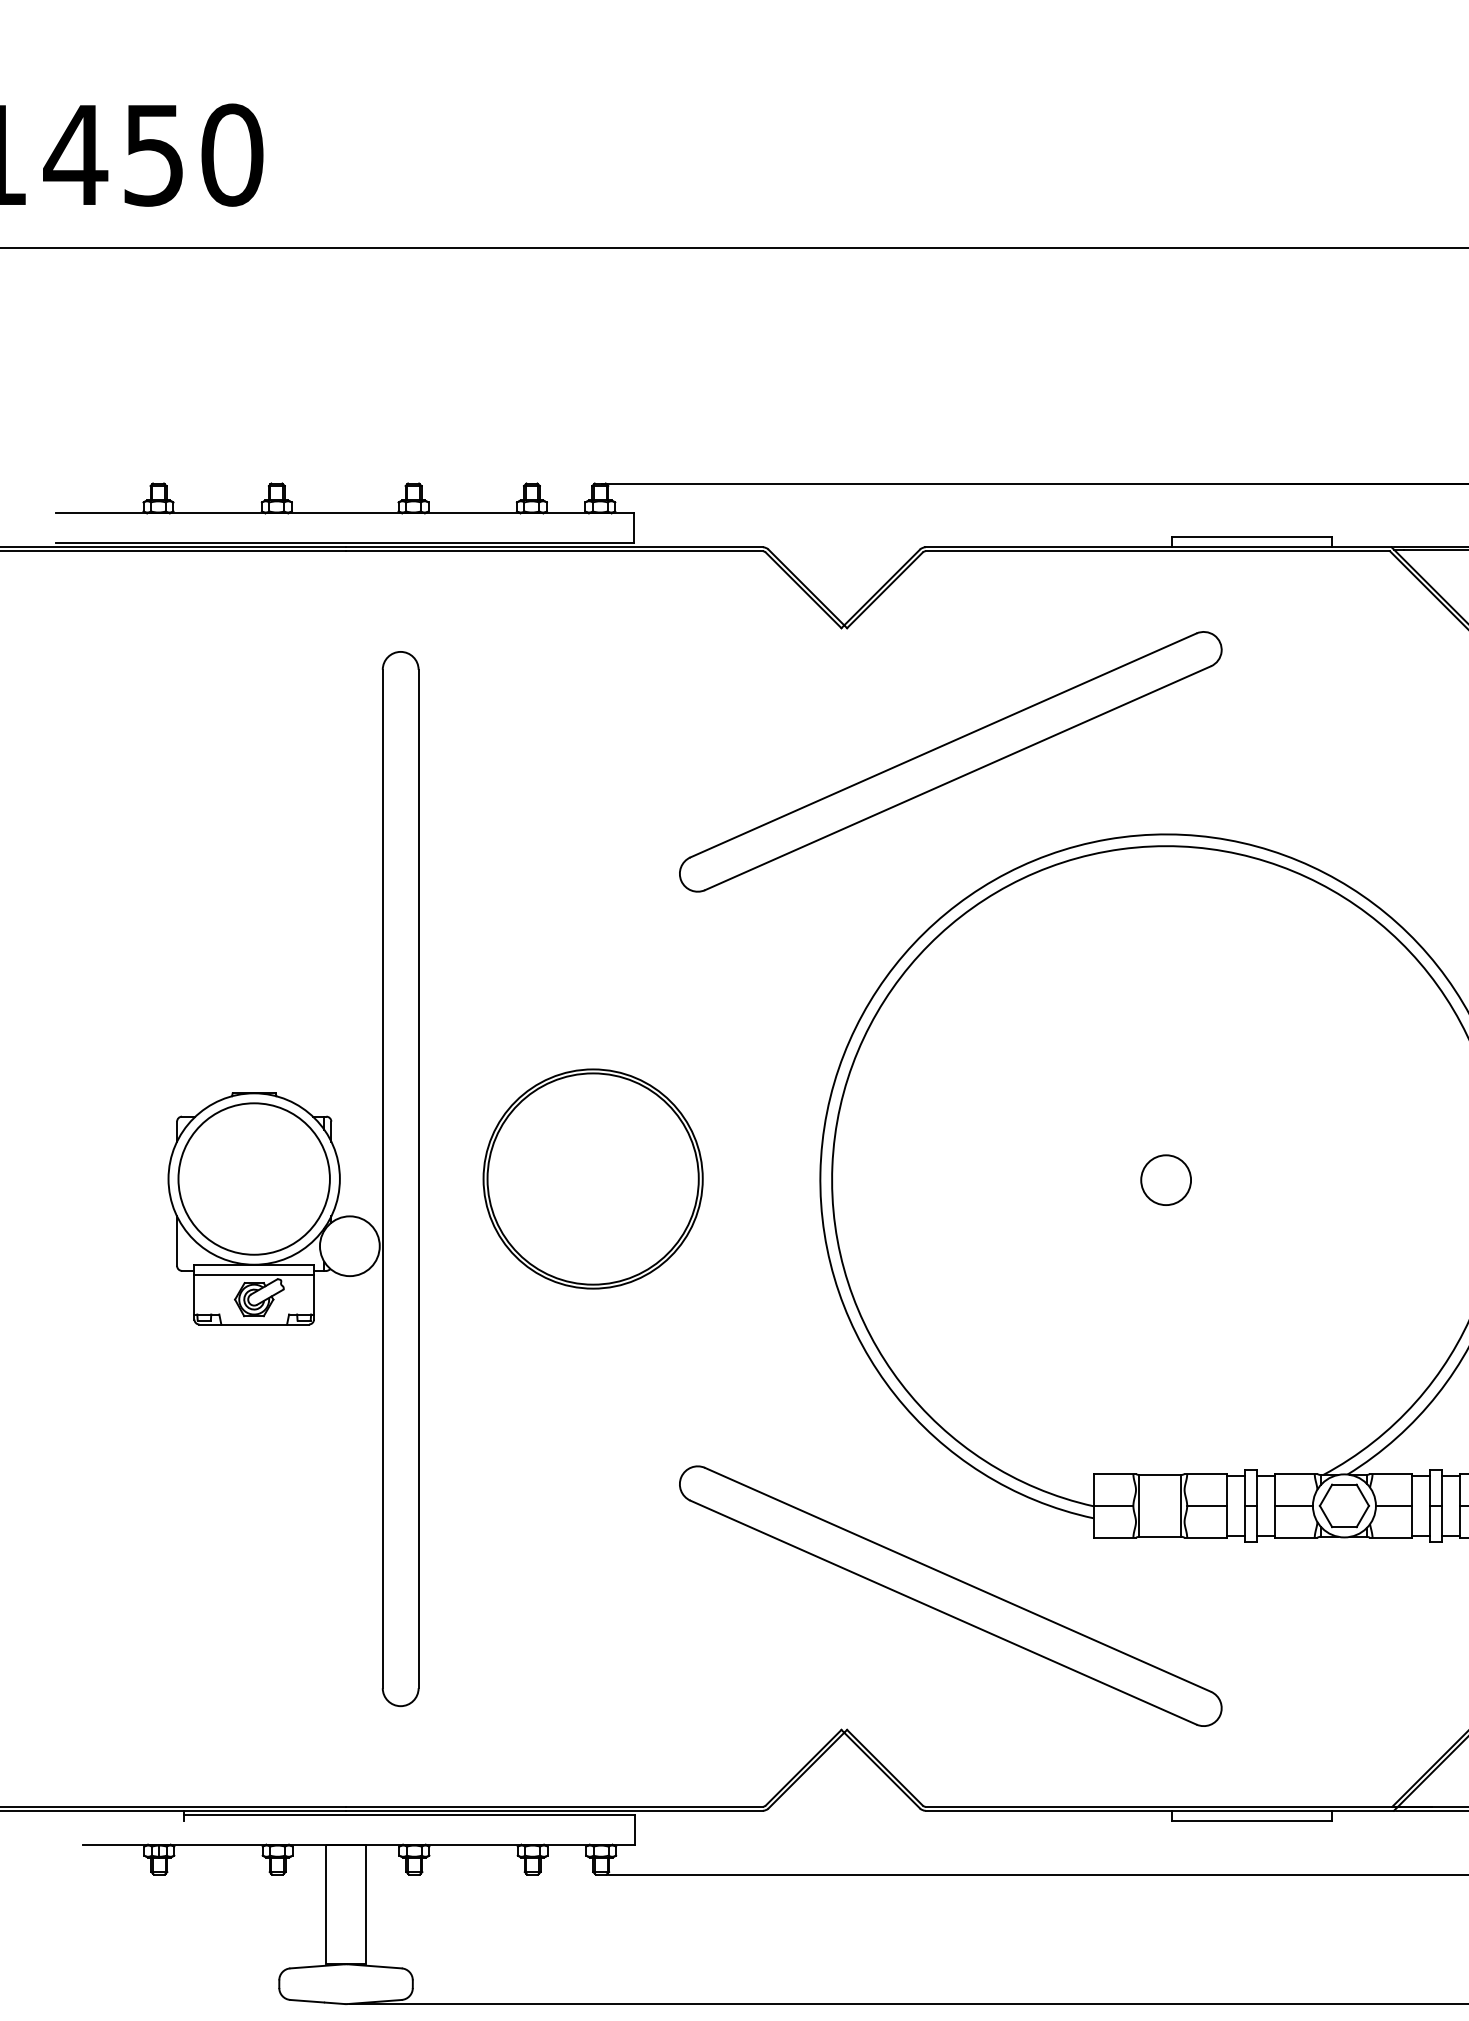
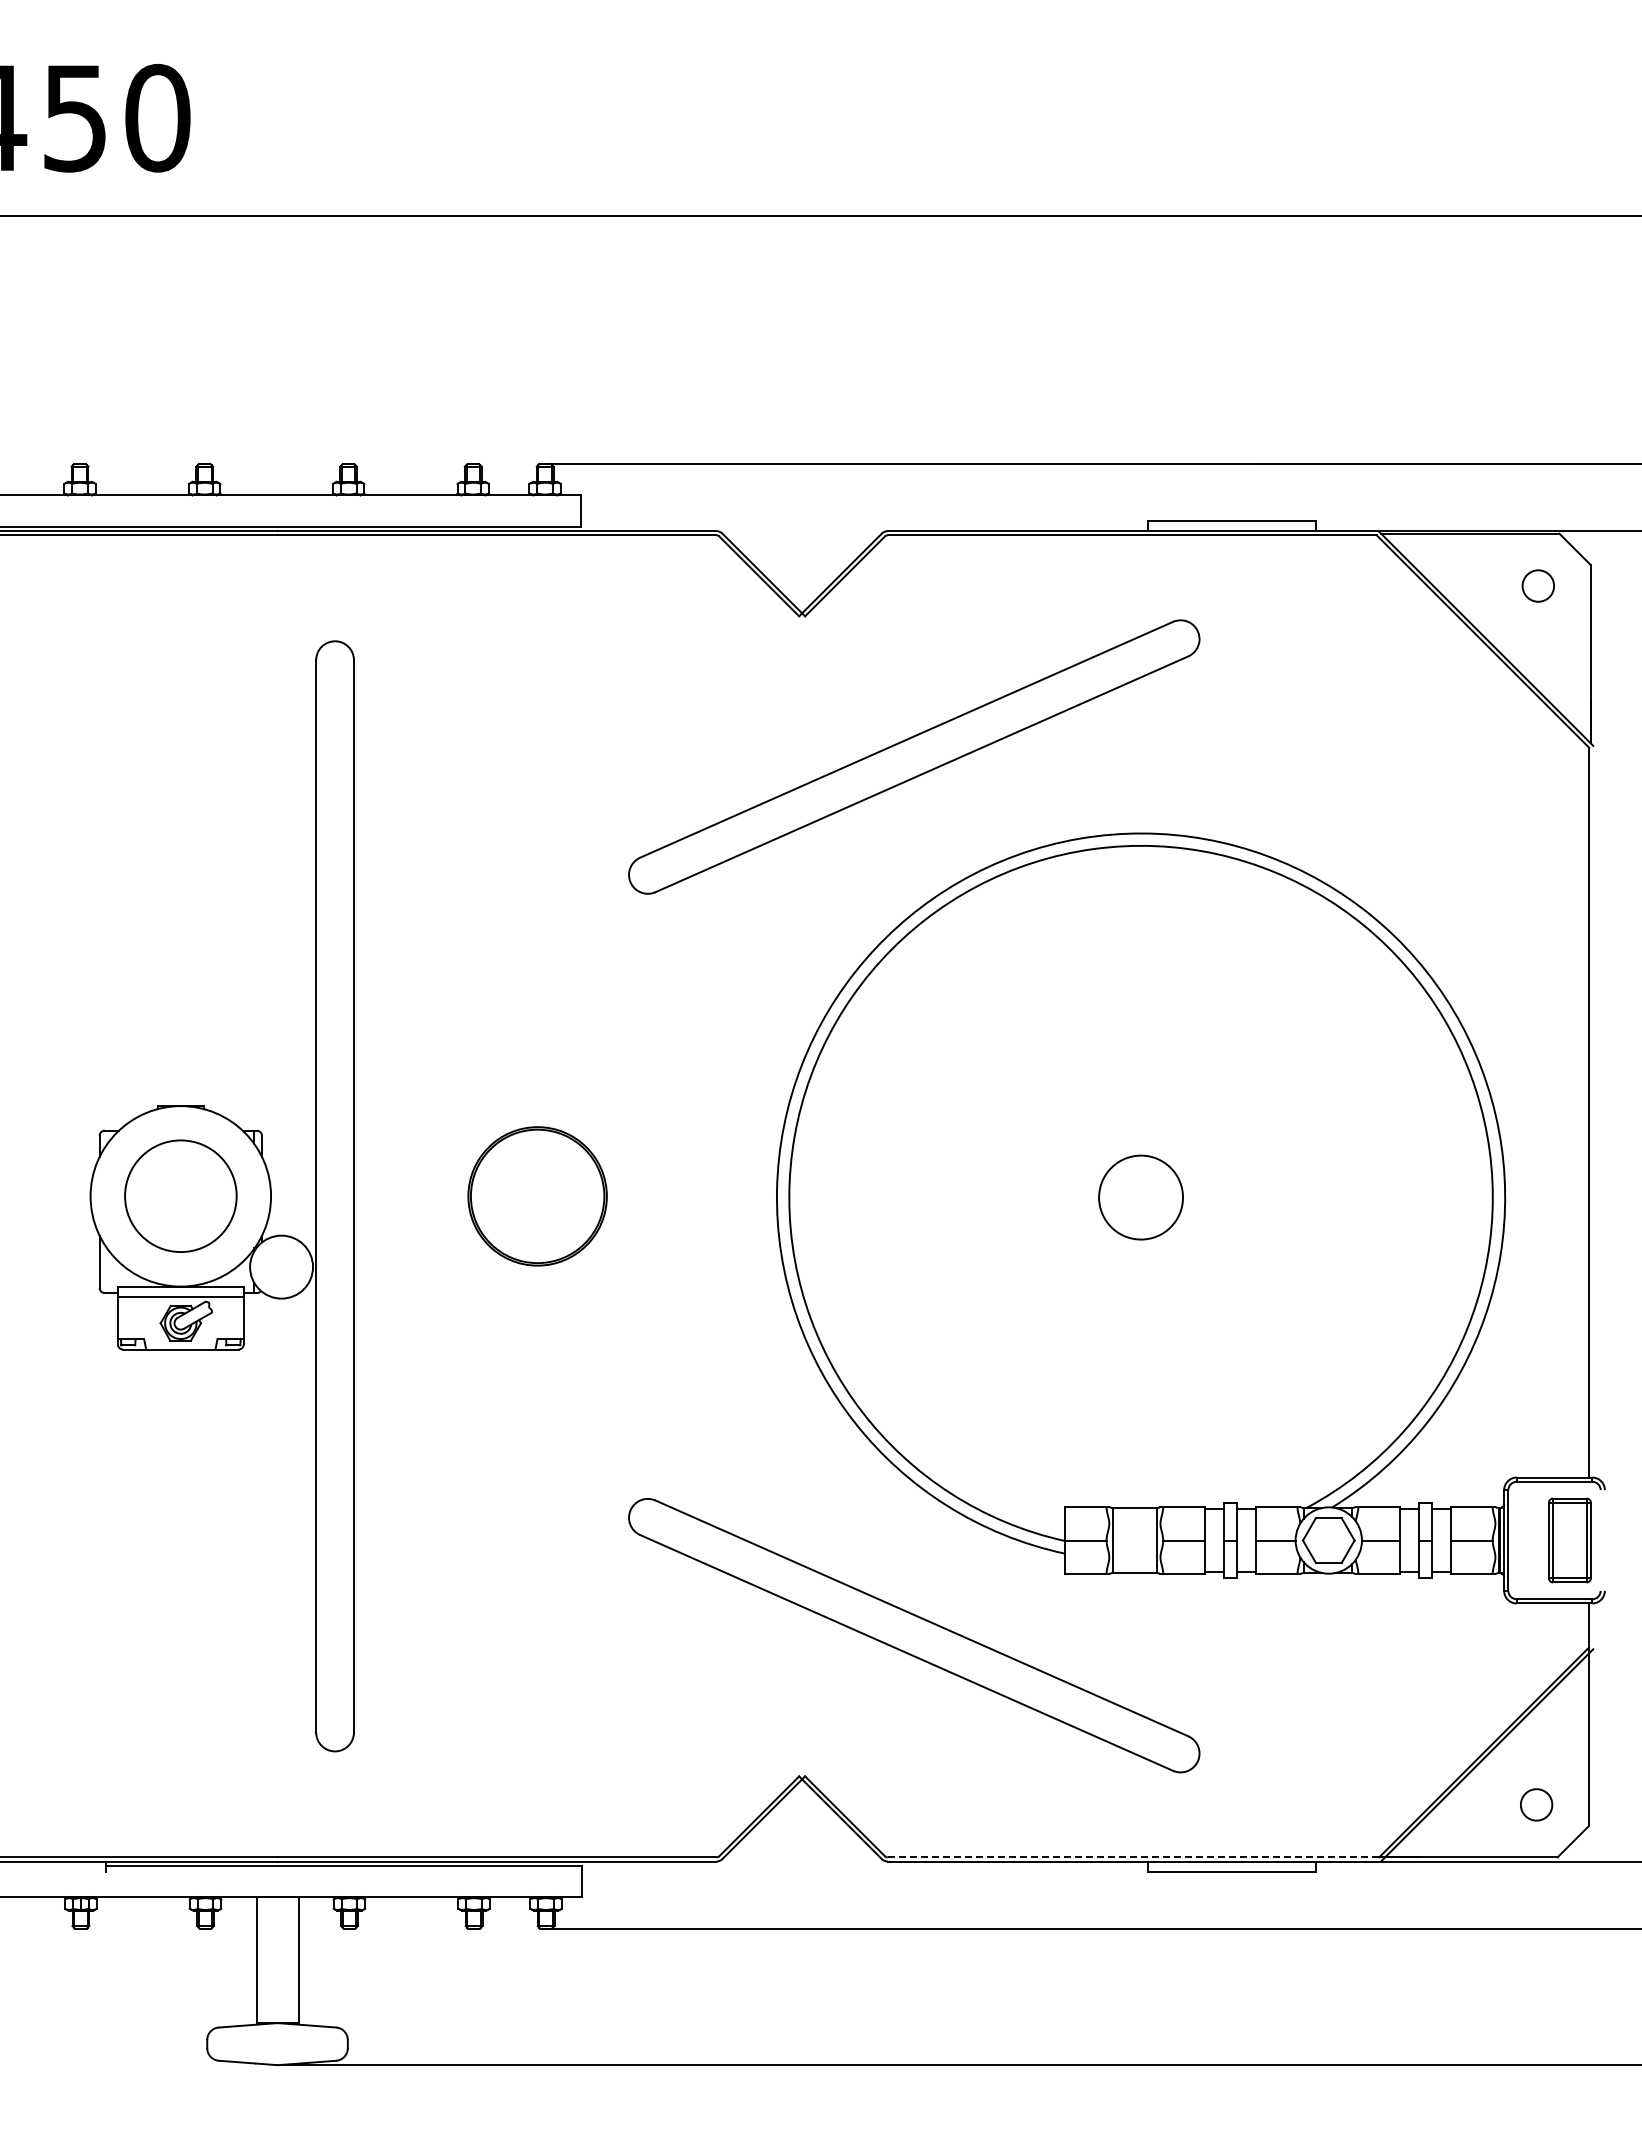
circle: (253, 1178) -> (180, 1195), size x0.7
part: (592, 1179) -> (537, 1196), size x0.6
circle: (1165, 1180) -> (1140, 1197), size x1.6
line: (1158, 1806) -> (1133, 1857), solid -> dashed

